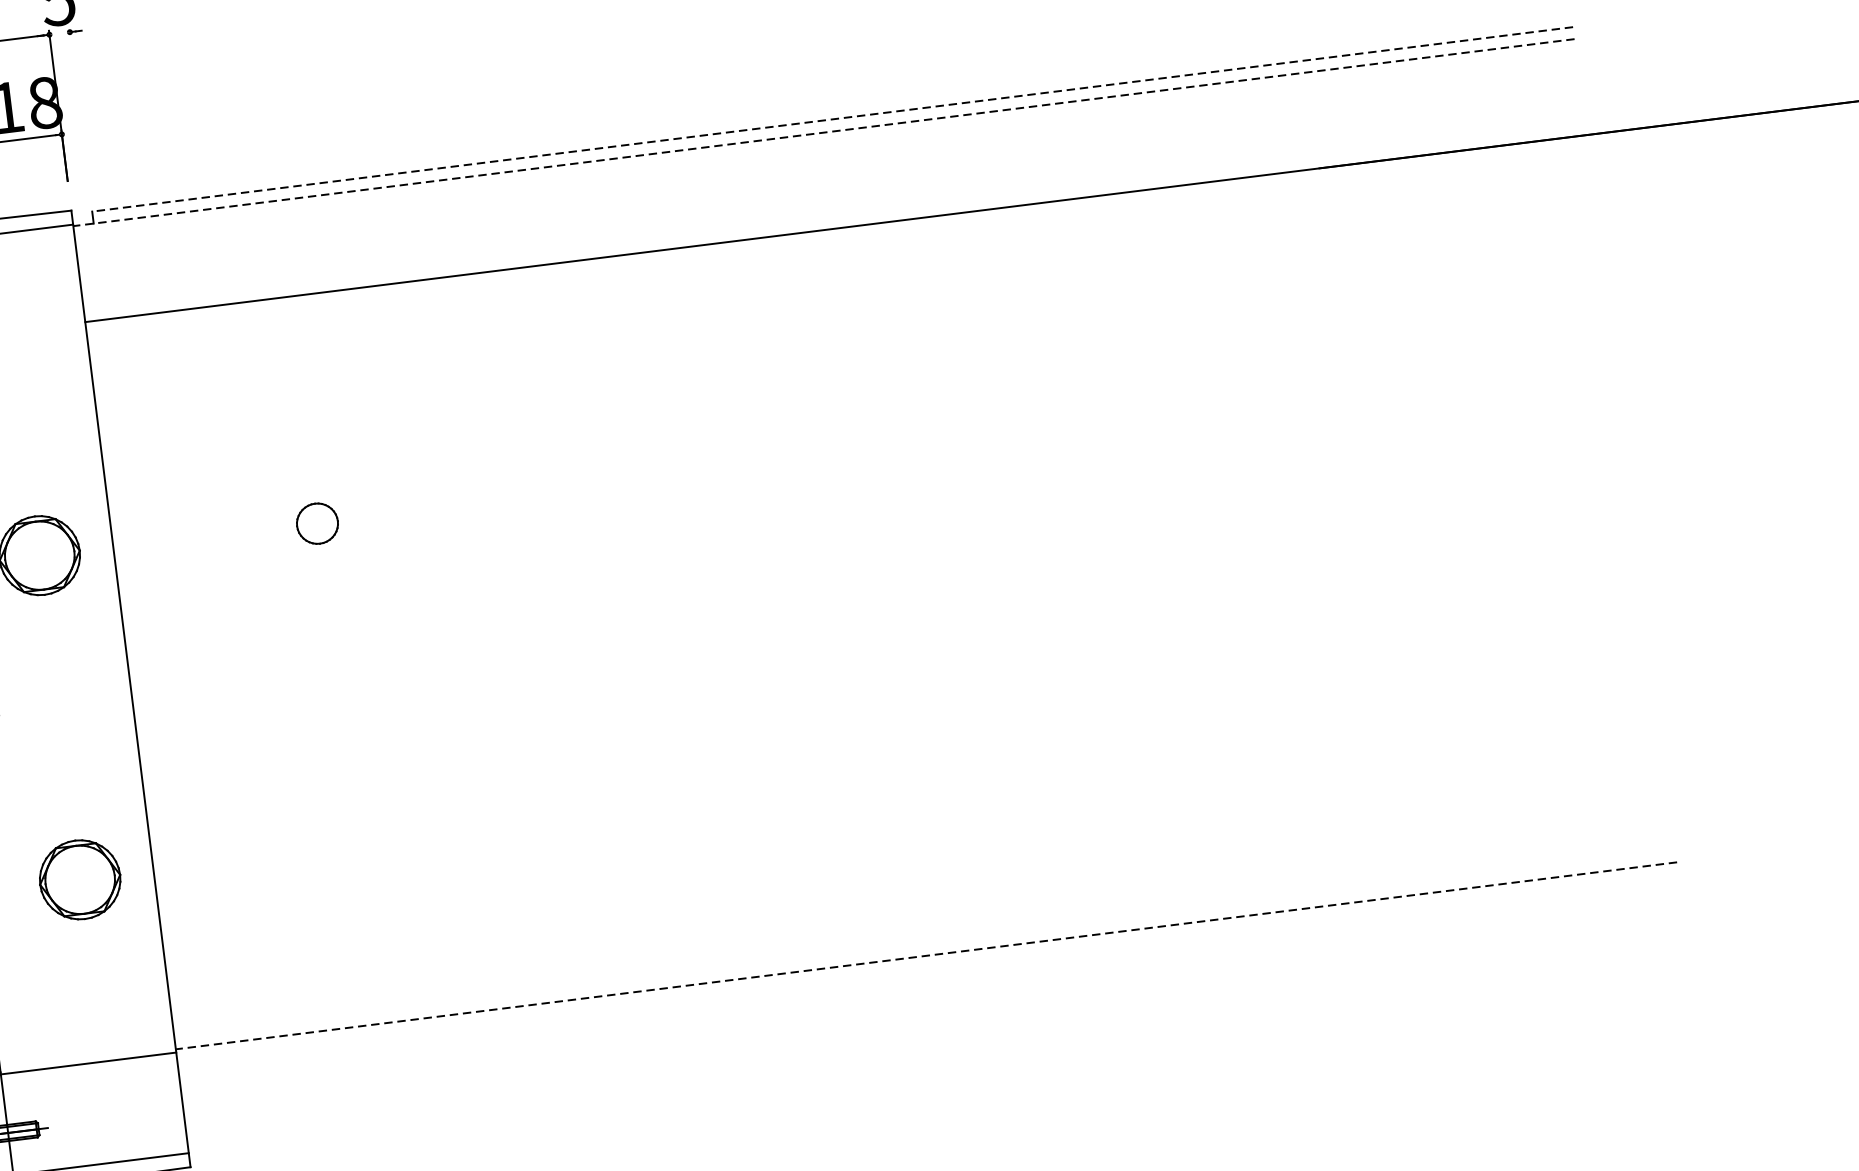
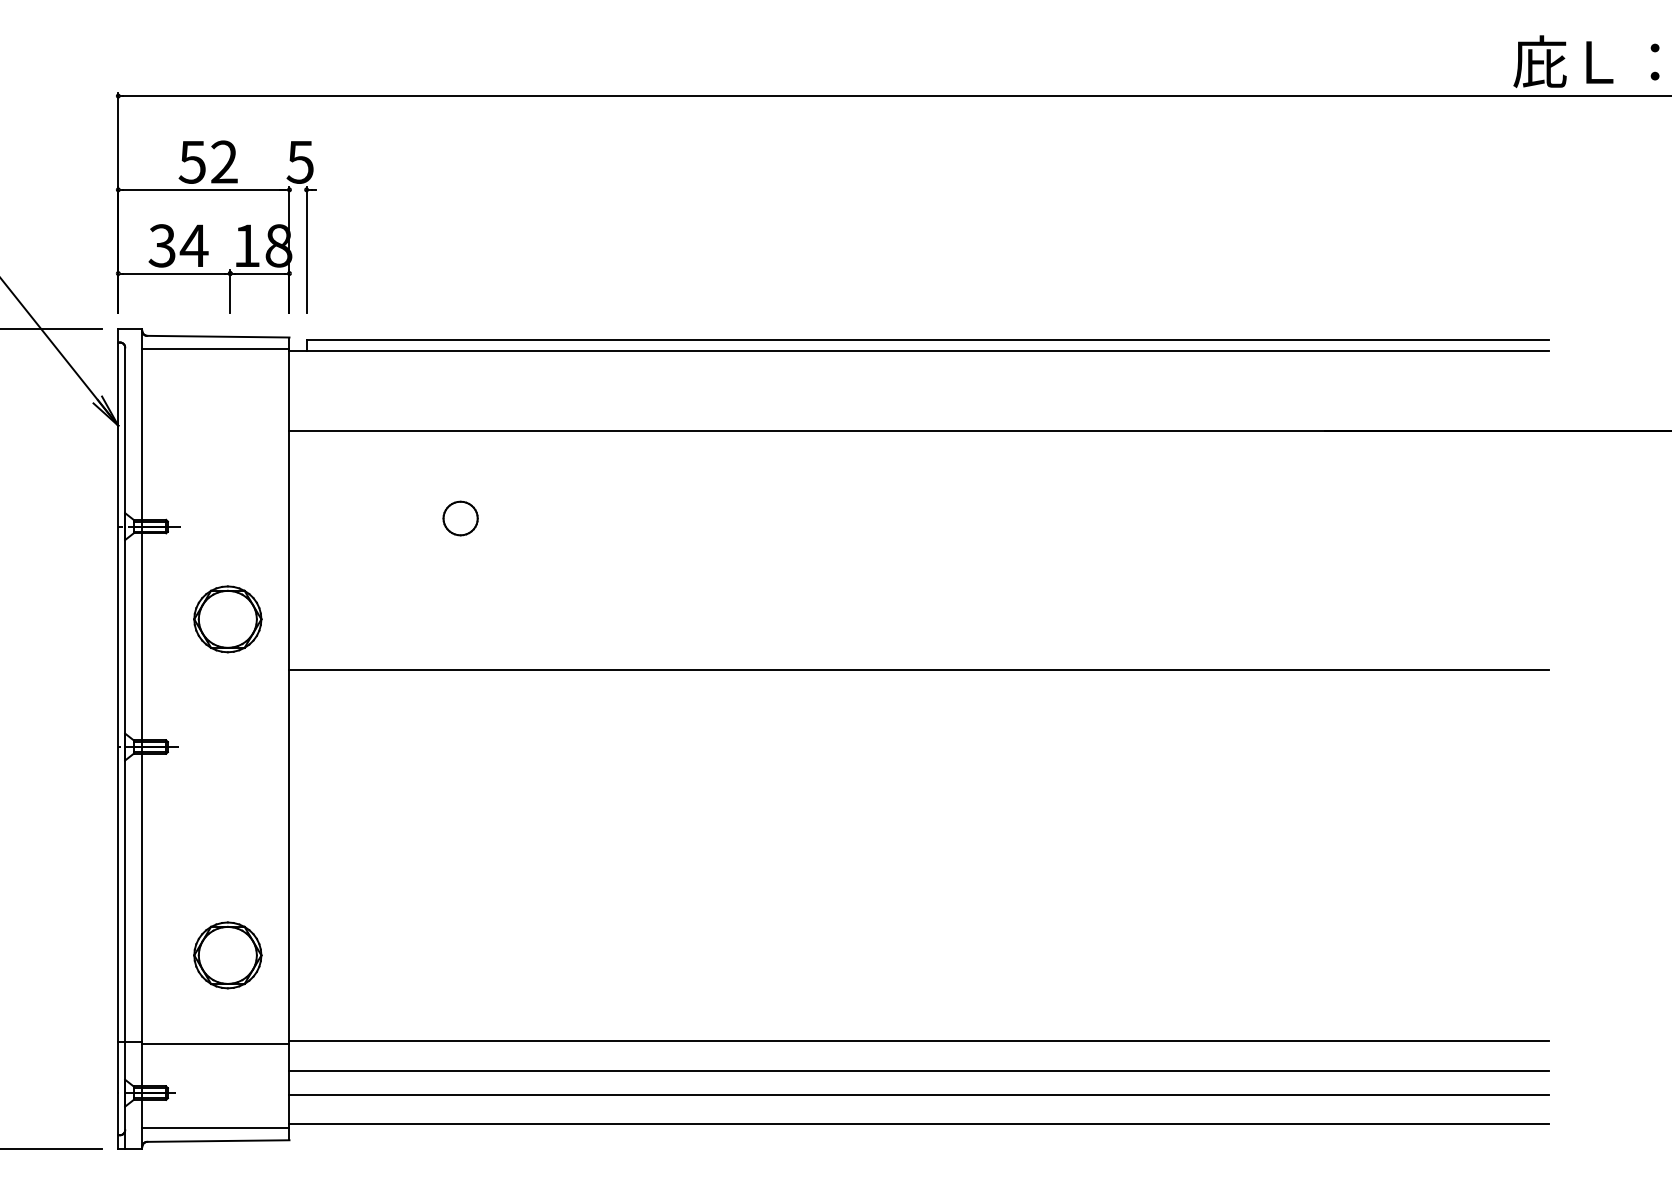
line: (78, 103) -> (306, 249), added
line: (832, 119) -> (927, 340), dashed -> solid
line: (824, 132) -> (919, 350), dashed -> solid
line: (871, 512) -> (919, 669), added
part: (317, 523) -> (460, 518), moved
part: (79, 879) -> (227, 955), moved
line: (926, 956) -> (919, 1041), dashed -> solid
line: (930, 990) -> (919, 1070), added
line: (934, 1019) -> (919, 1094), added
line: (938, 1054) -> (919, 1124), added

